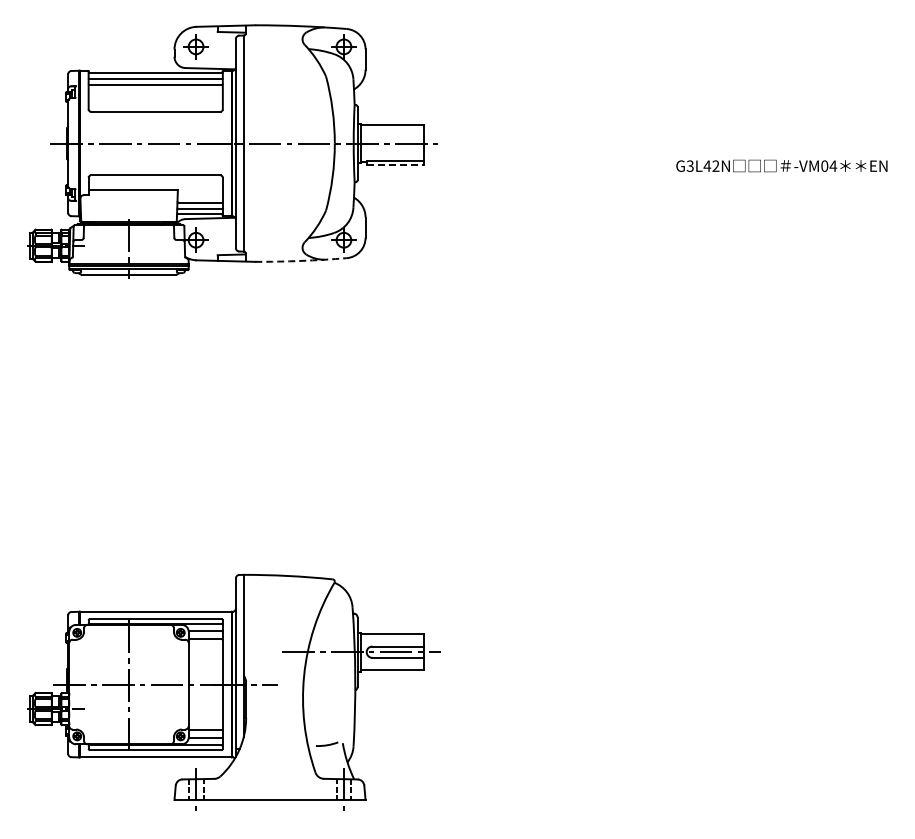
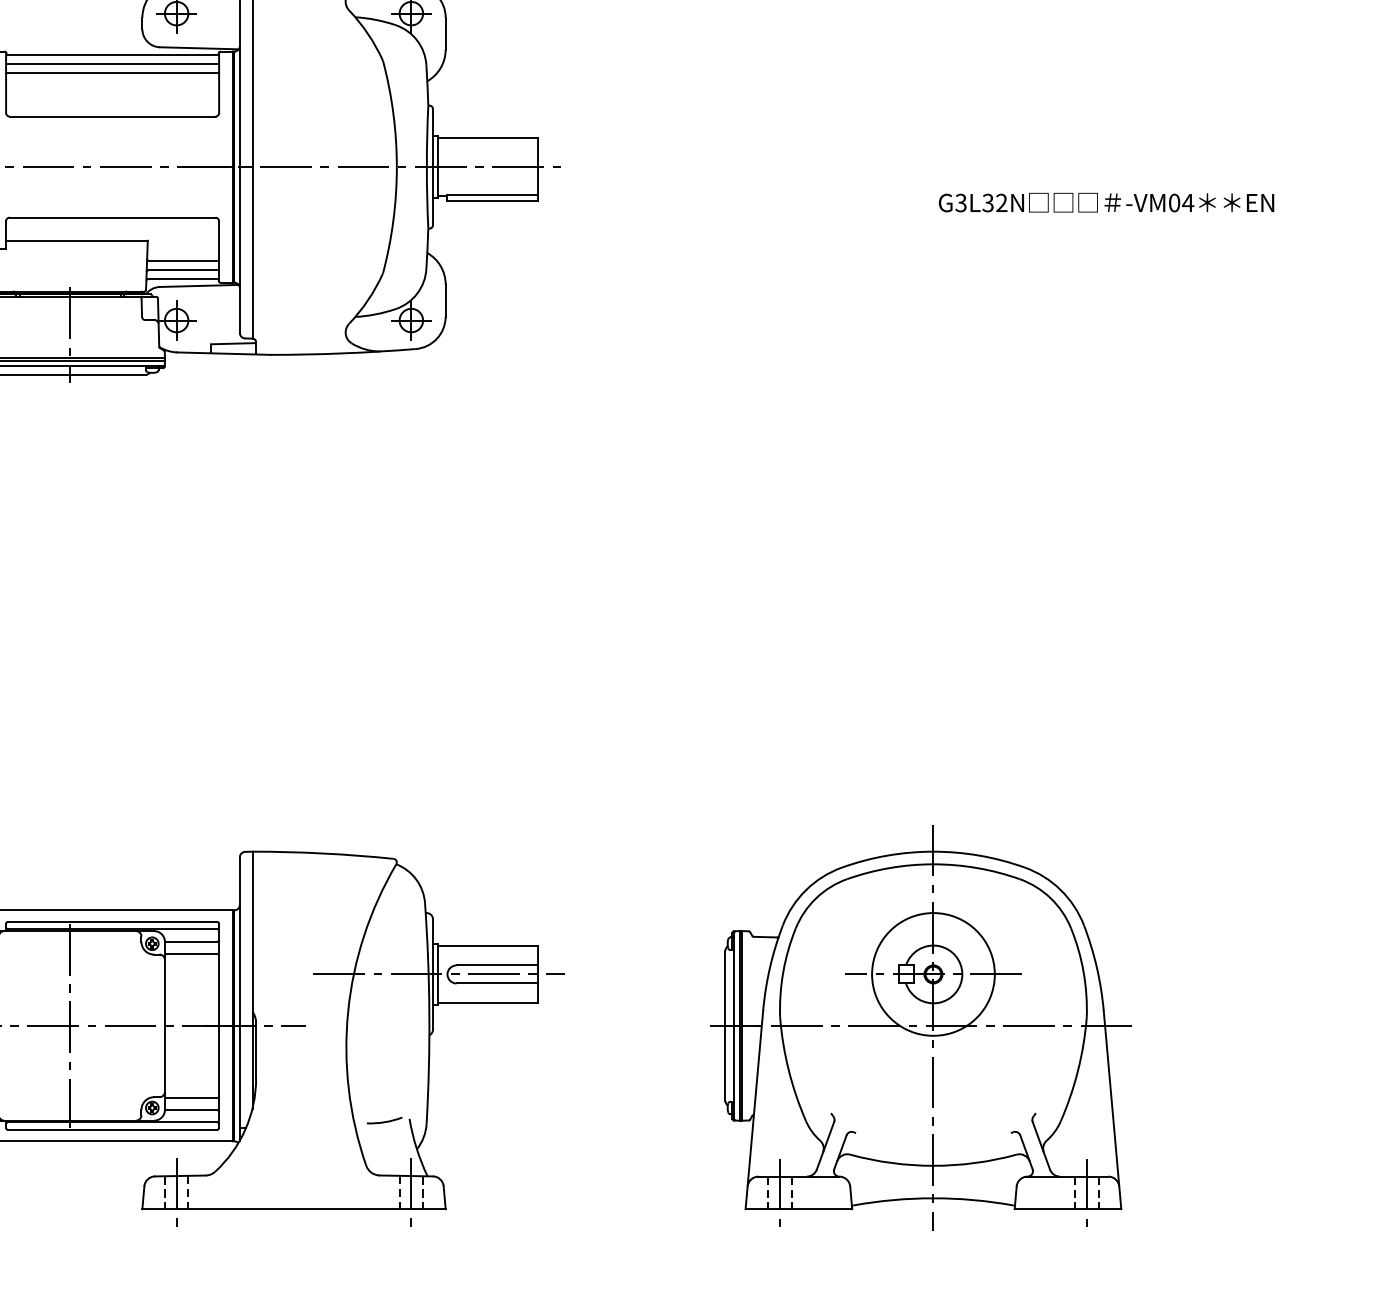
line: (395, 165) -> (493, 201), dashed -> solid
text: (707, 165) -> (988, 201), G3L42N -> G3L32N
arc: (301, 260) -> (343, 352), dashed -> solid
part: (664, 685) -> (920, 1027), added

